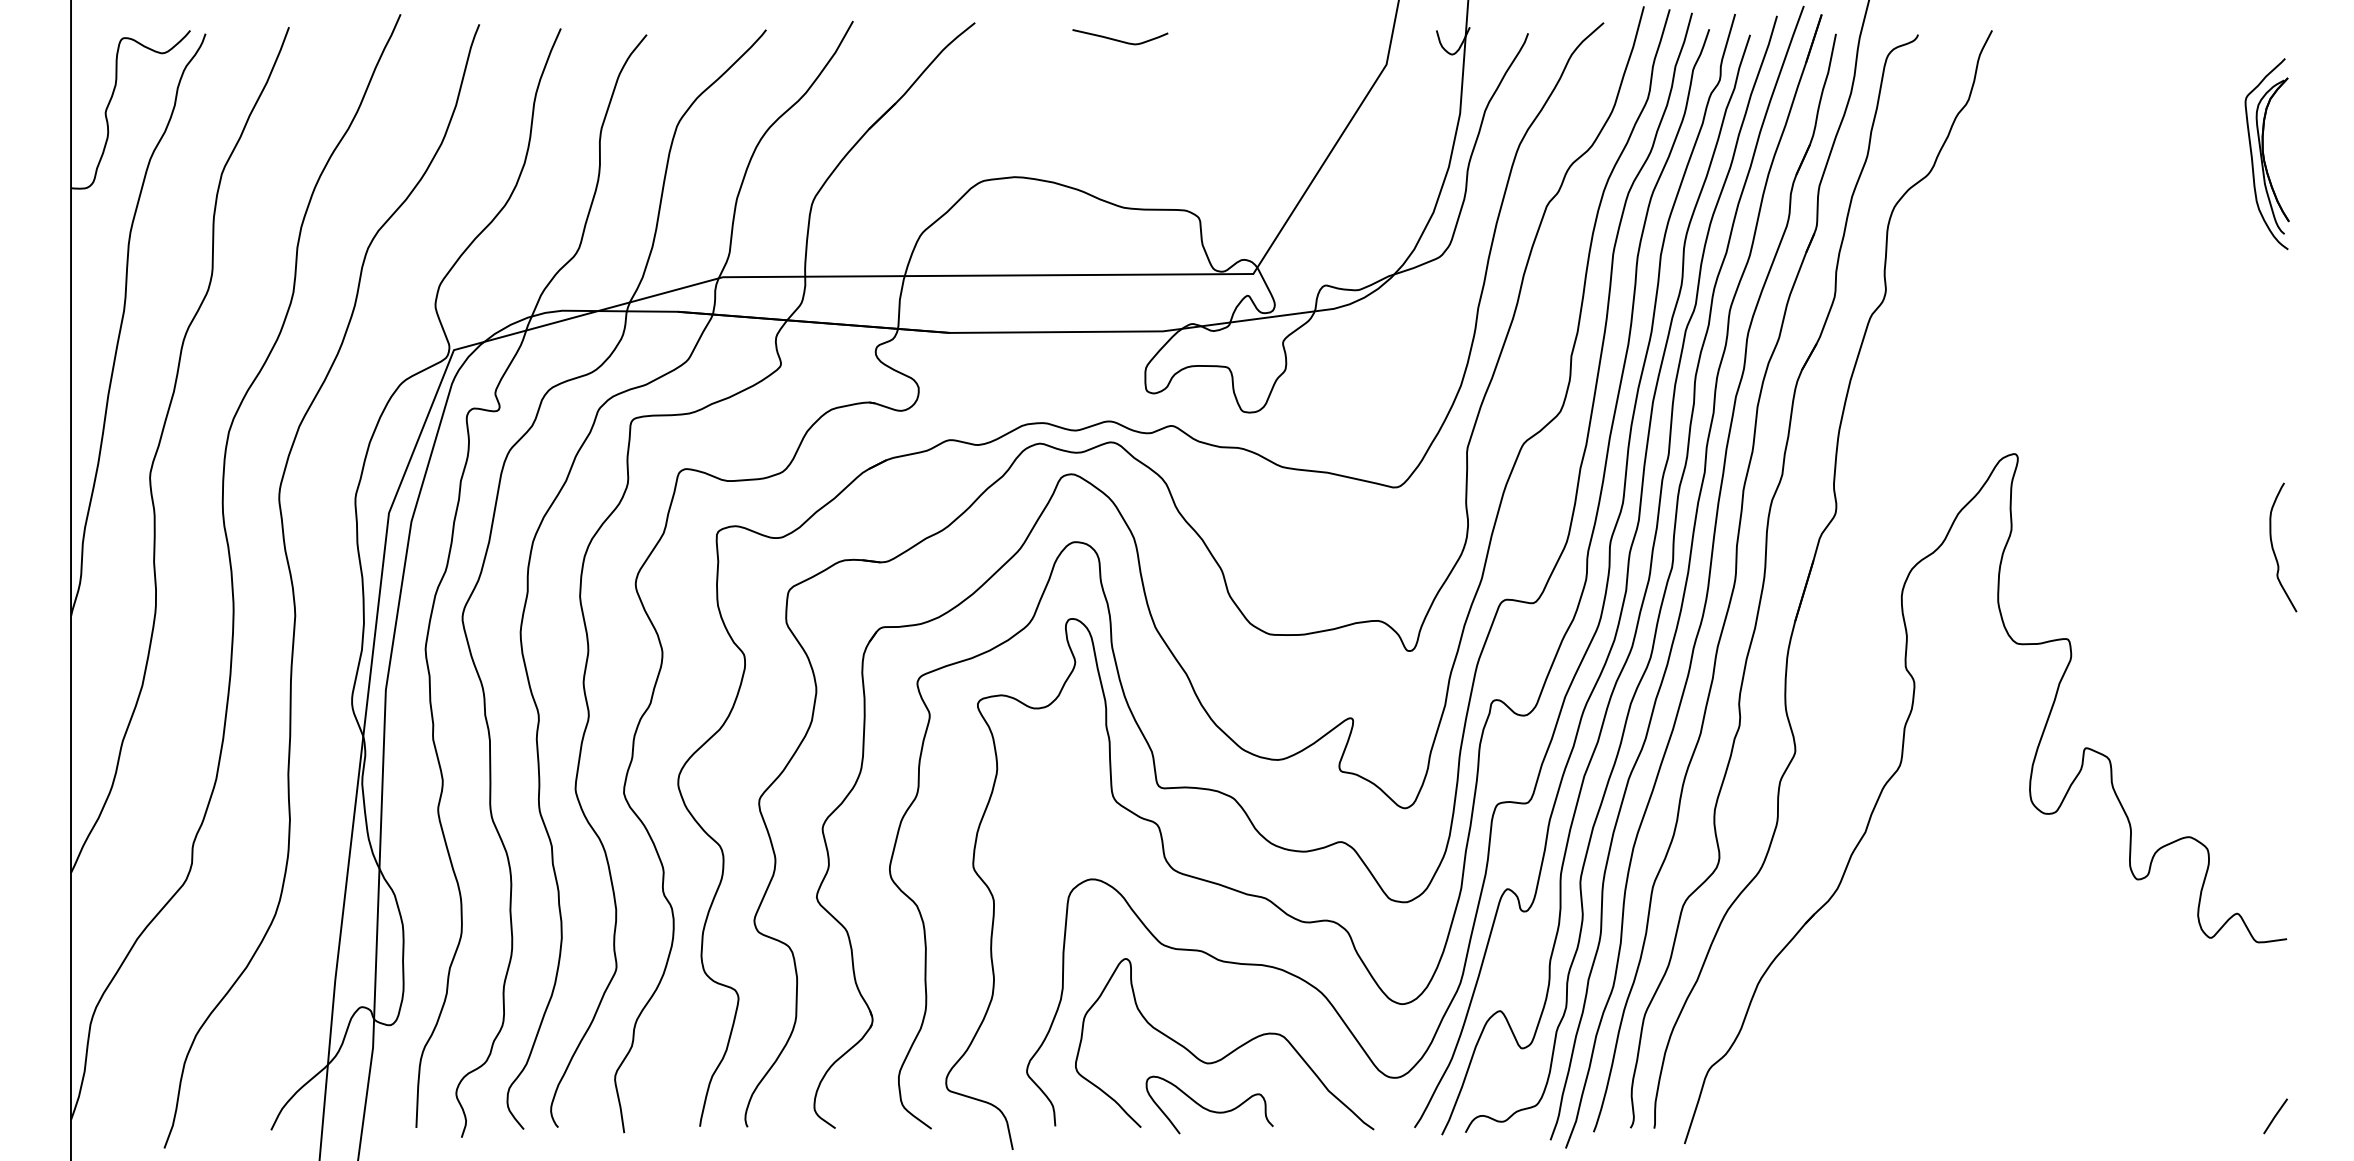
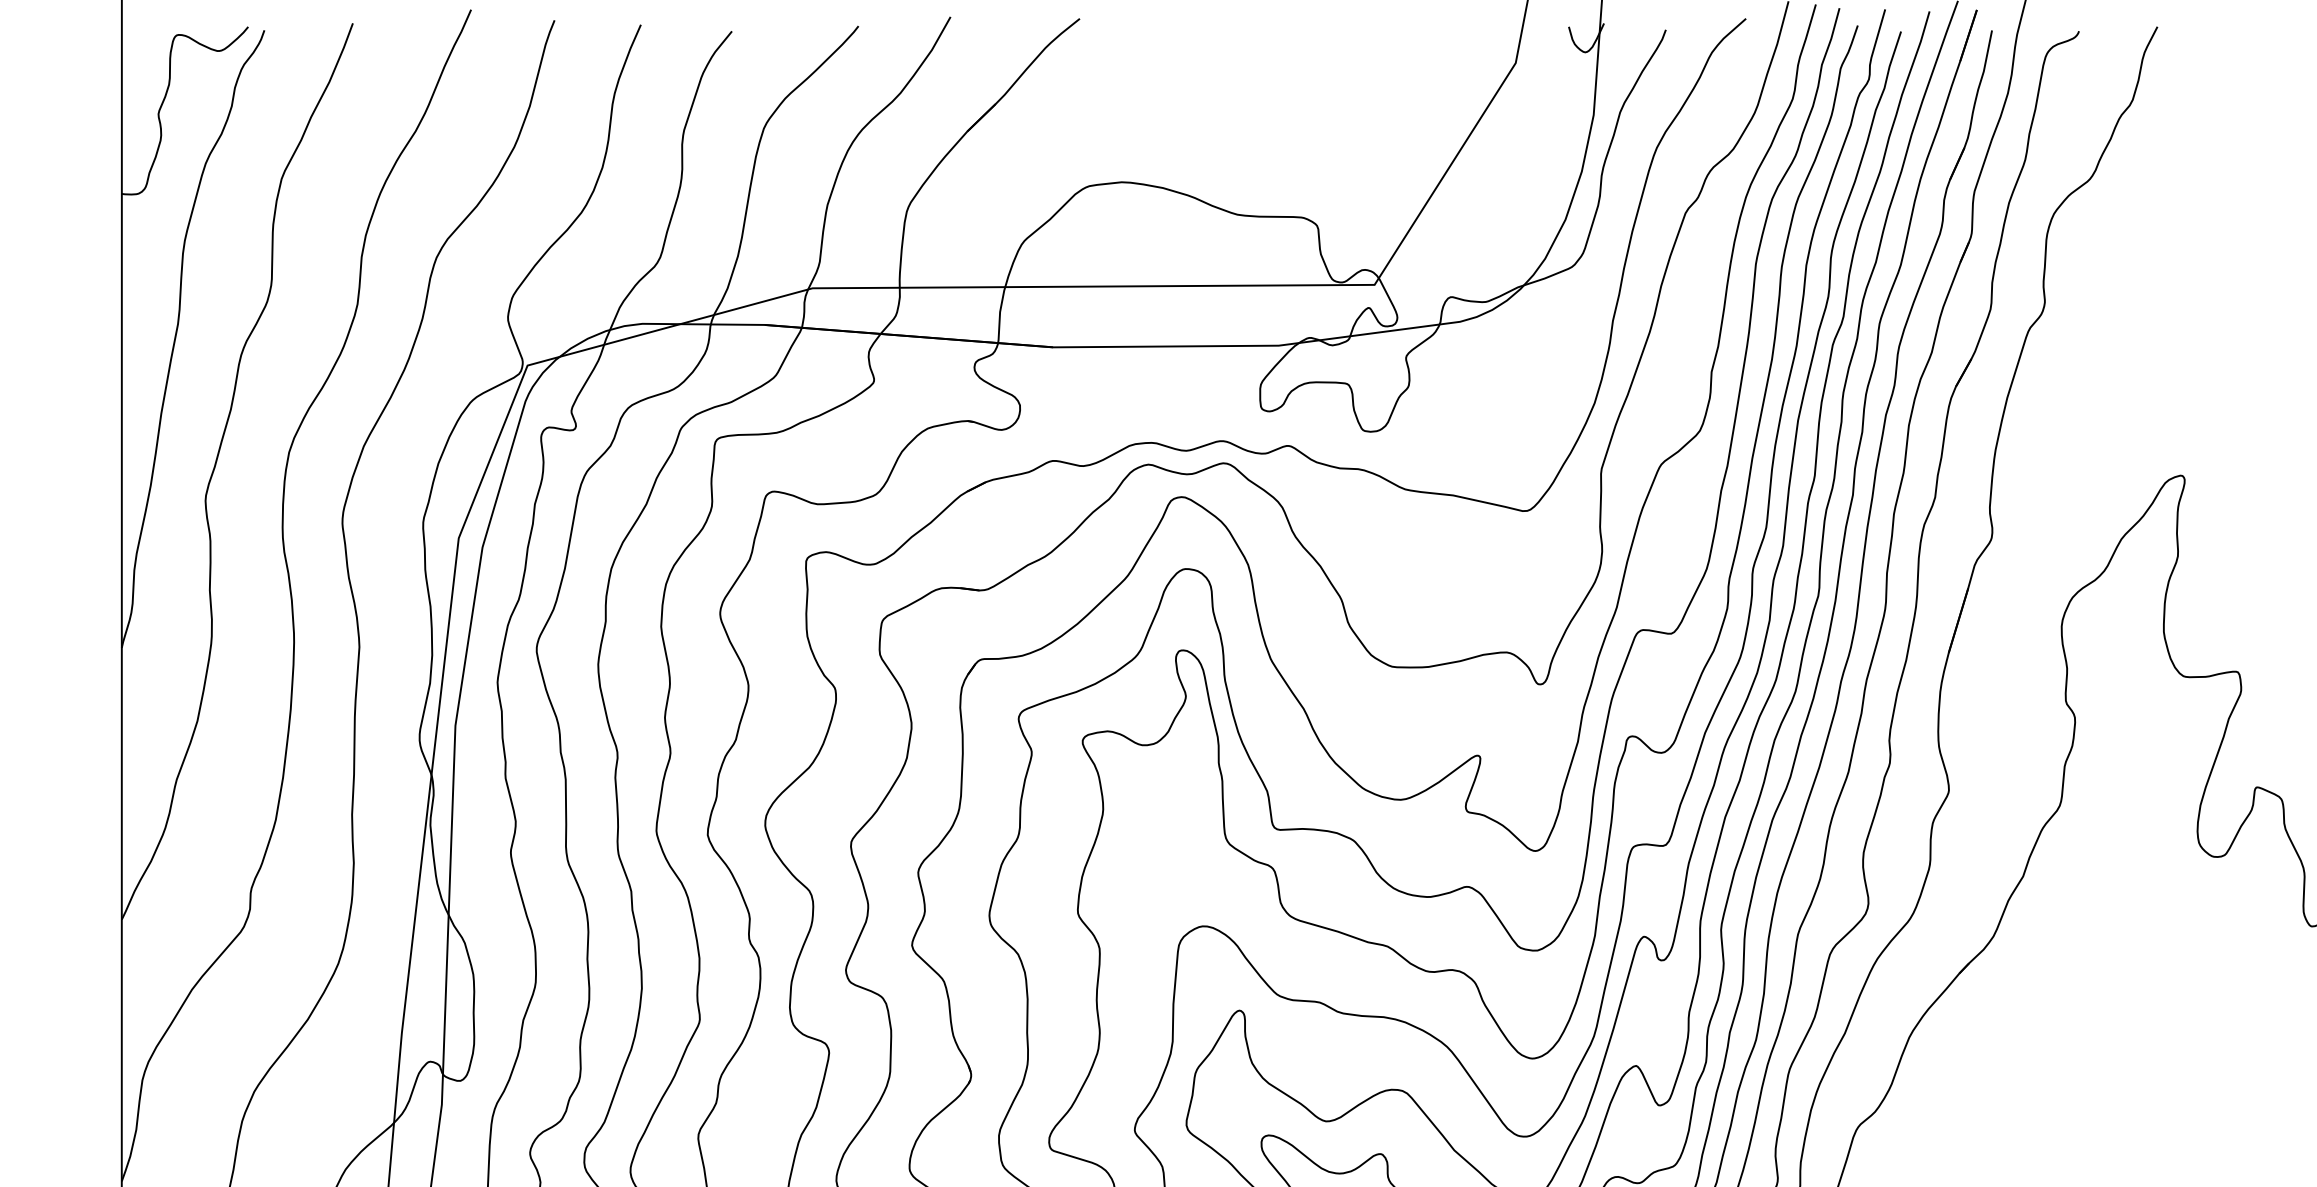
curve: (1118, 39) -> (1231, 36), removed

